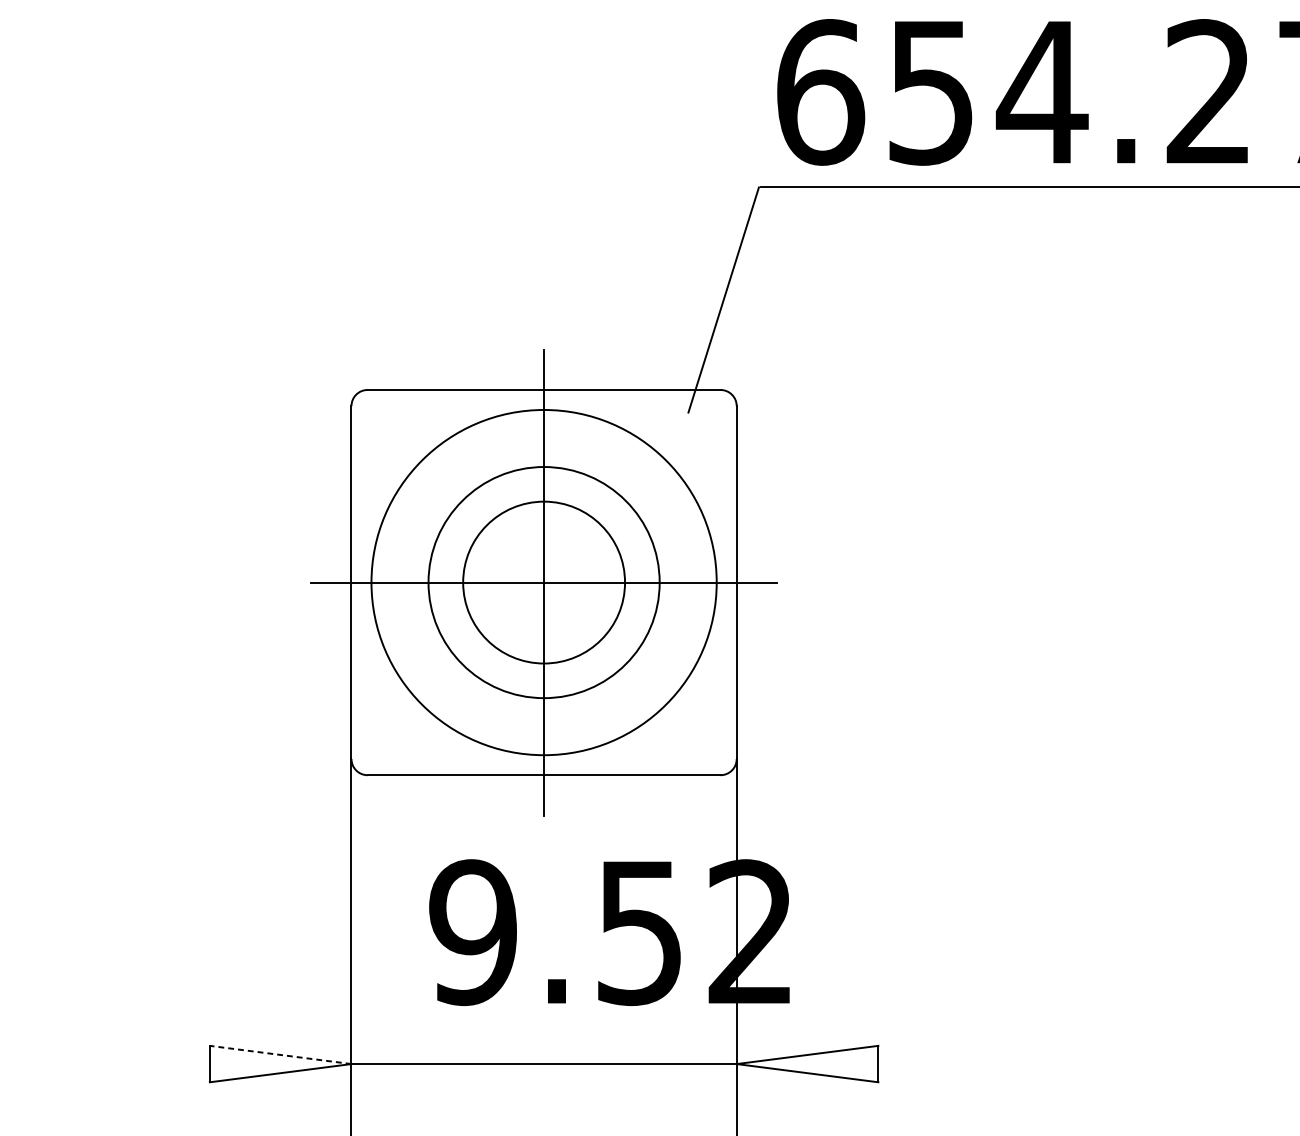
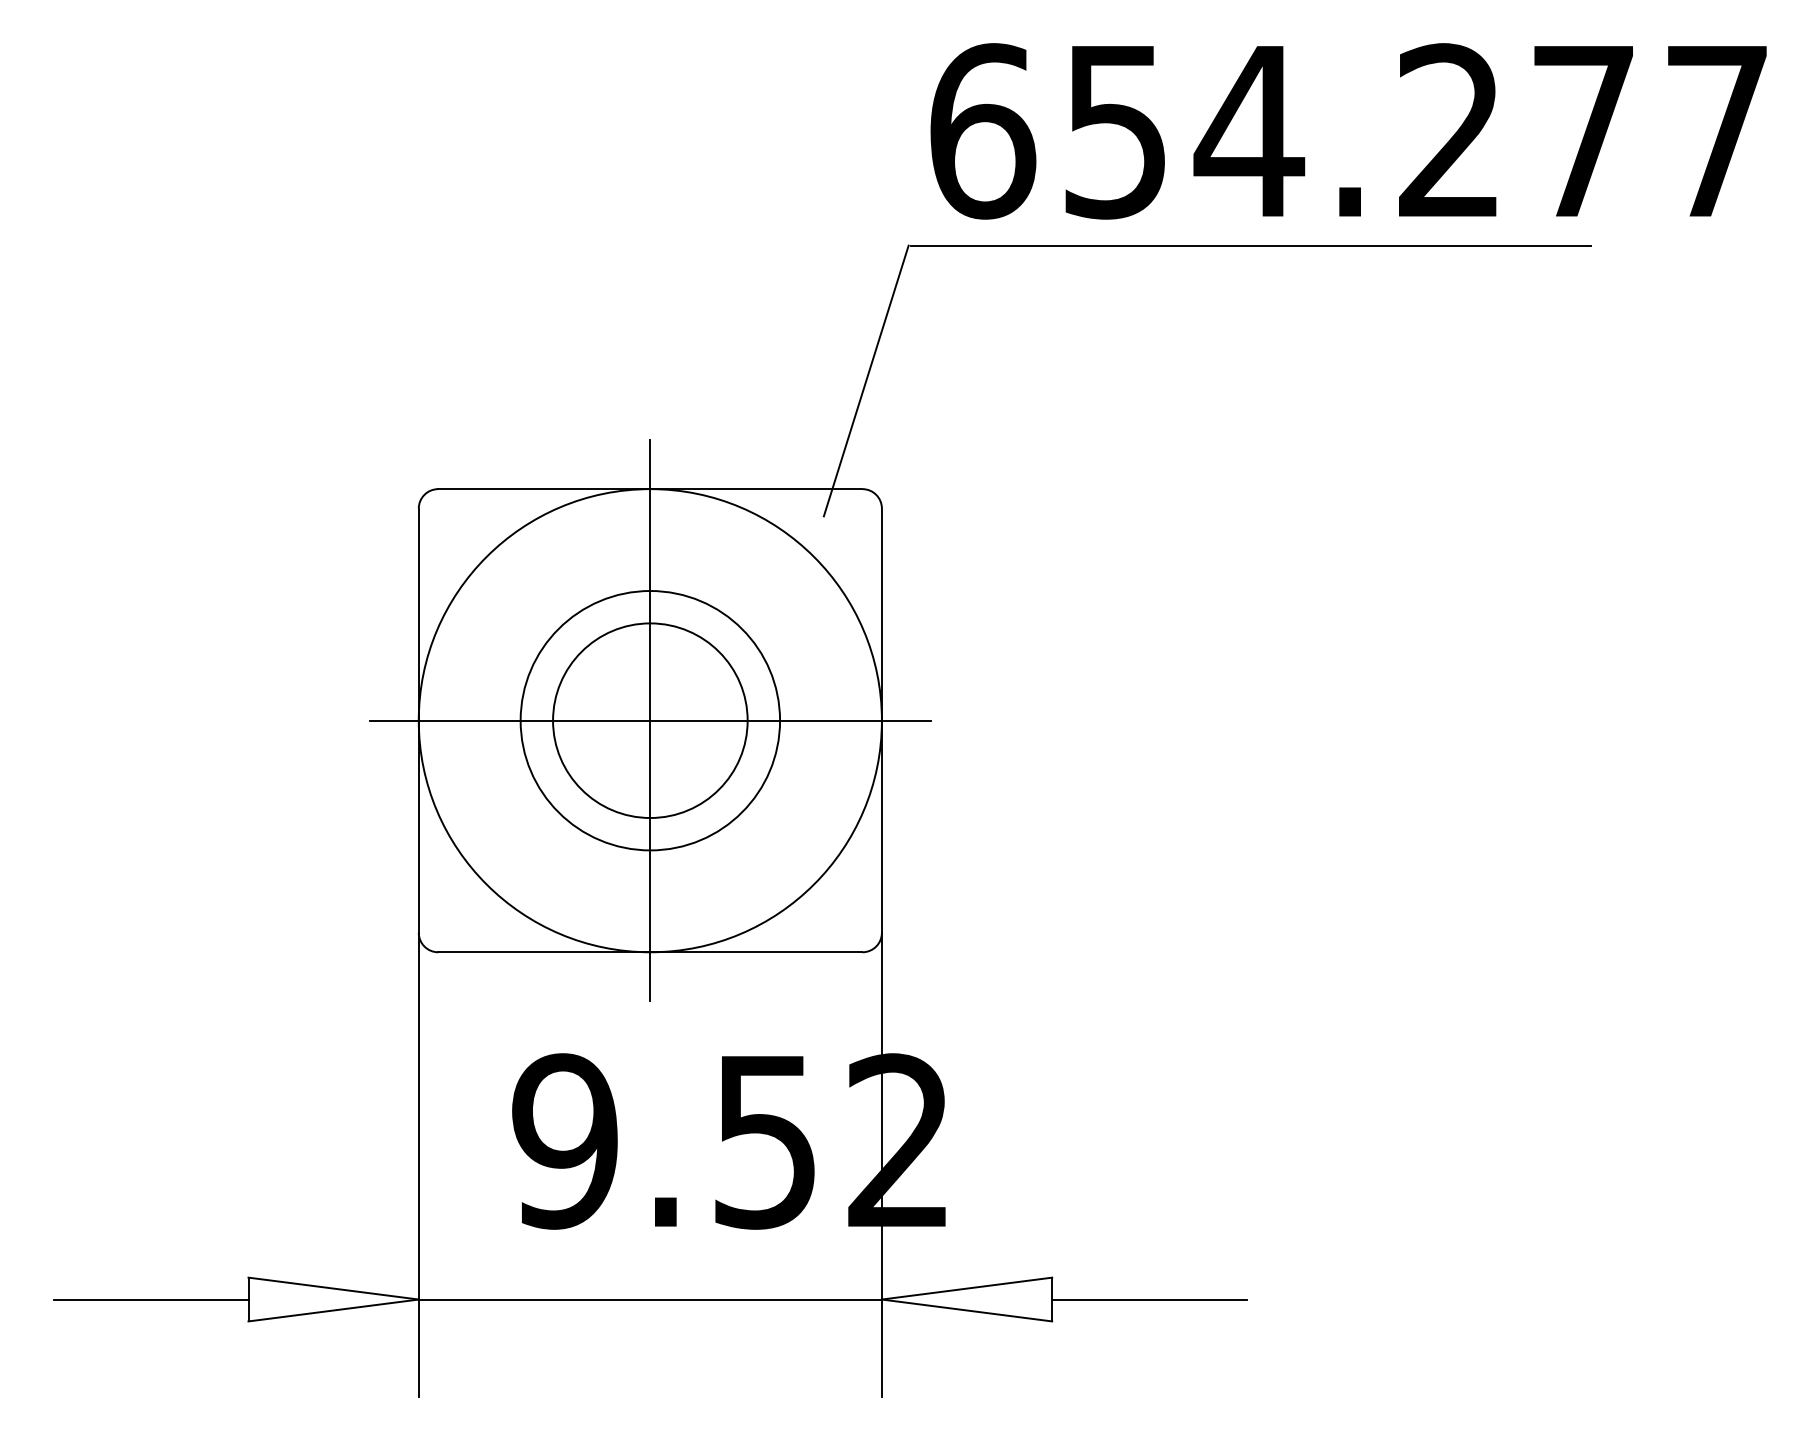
circle: (543, 582) -> (649, 720), size x1.67
circle: (544, 582) -> (650, 720), size x0.62
line: (280, 1054) -> (333, 1288), dashed -> solid
line: (128, 1064) -> (150, 1299), added
line: (959, 1064) -> (1149, 1299), added

